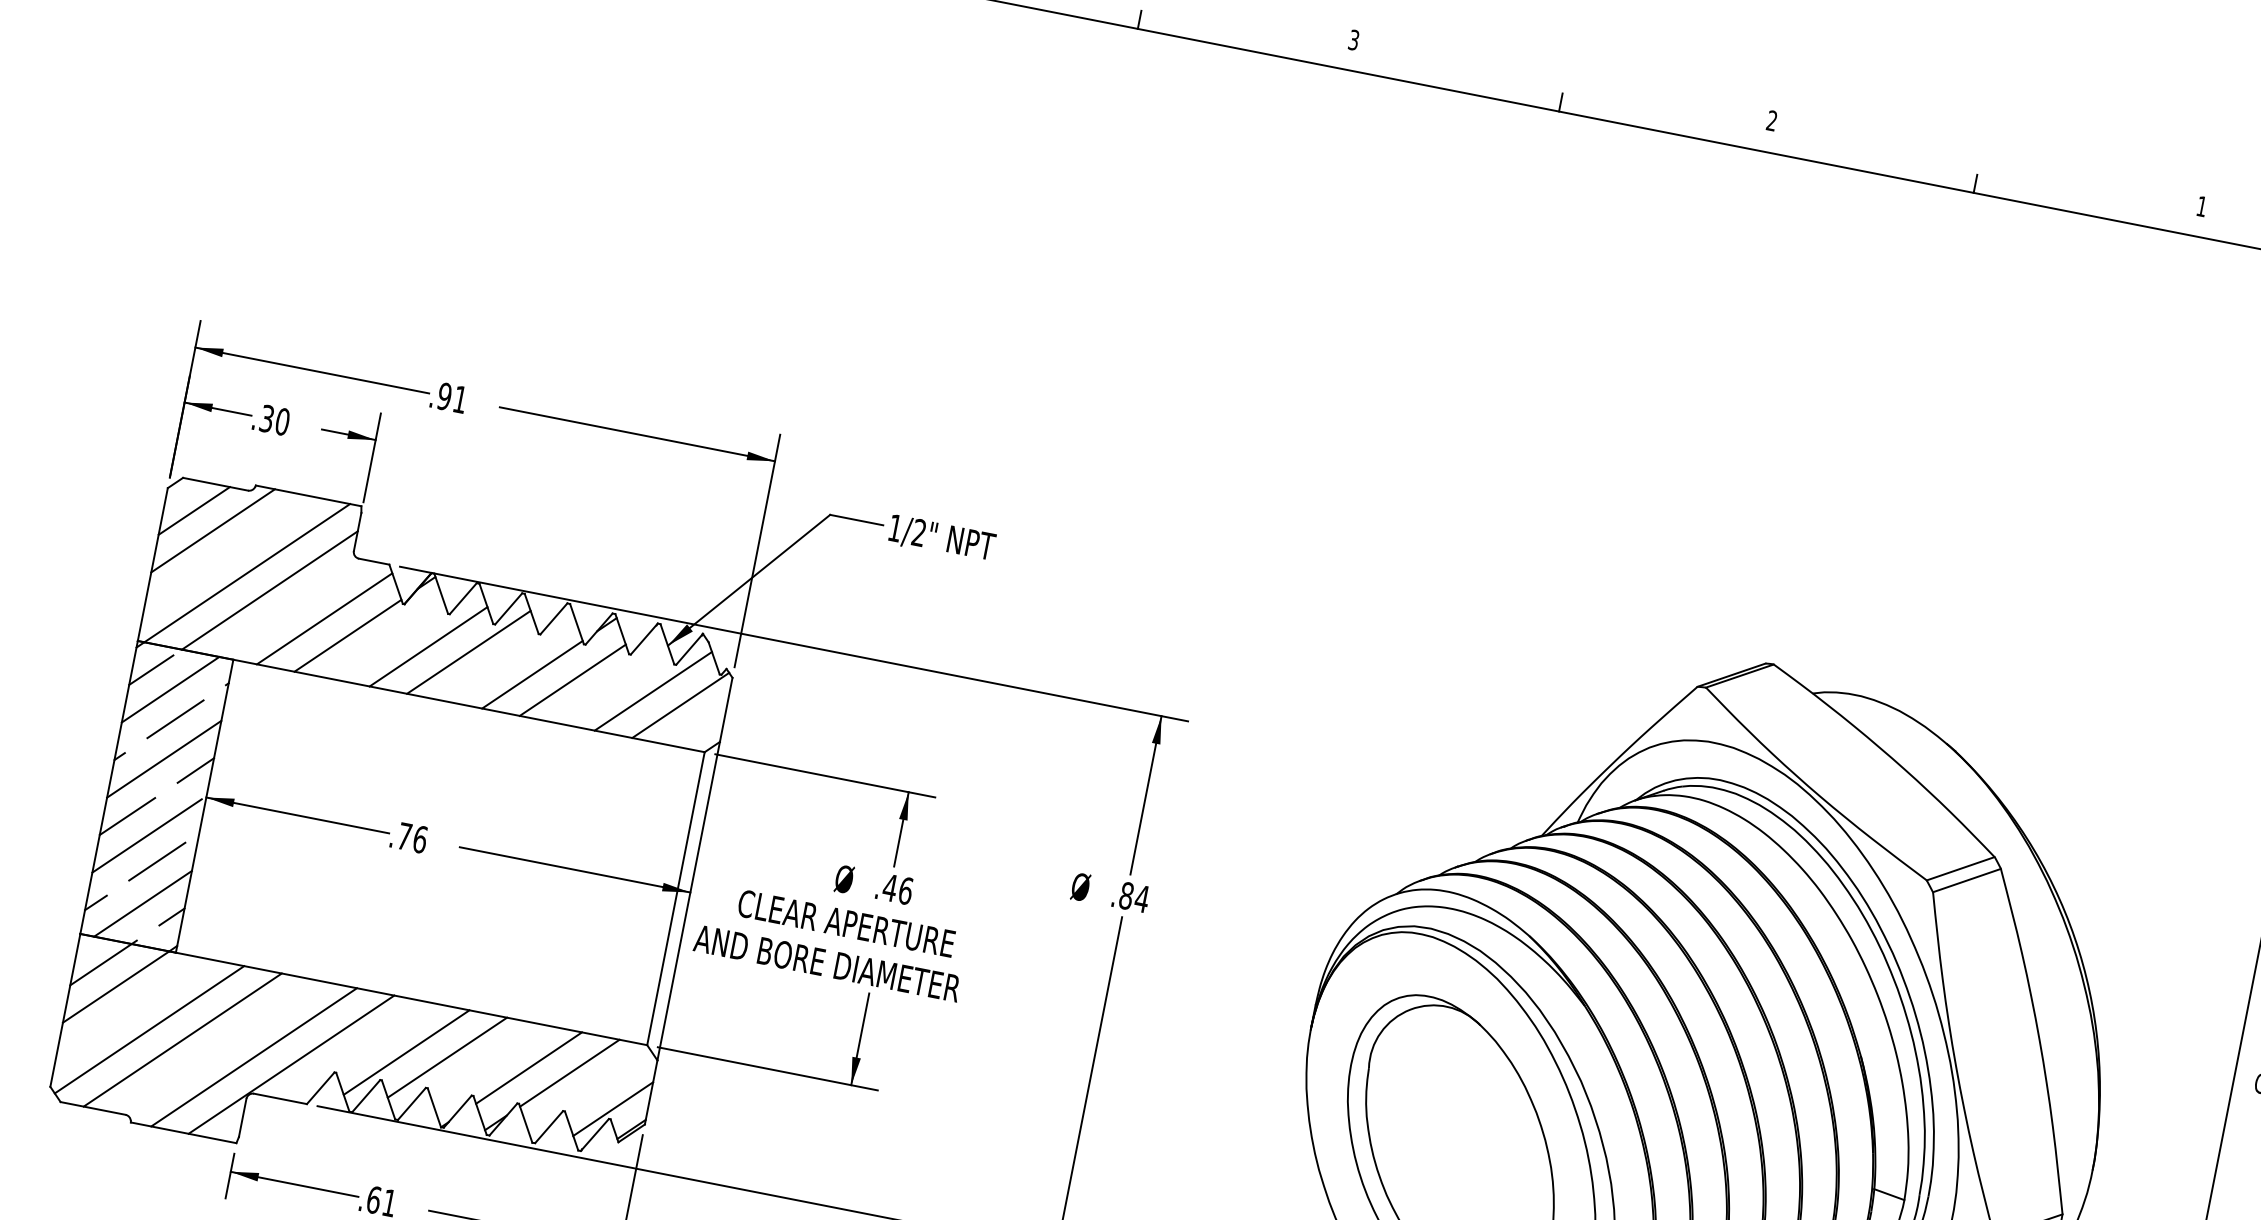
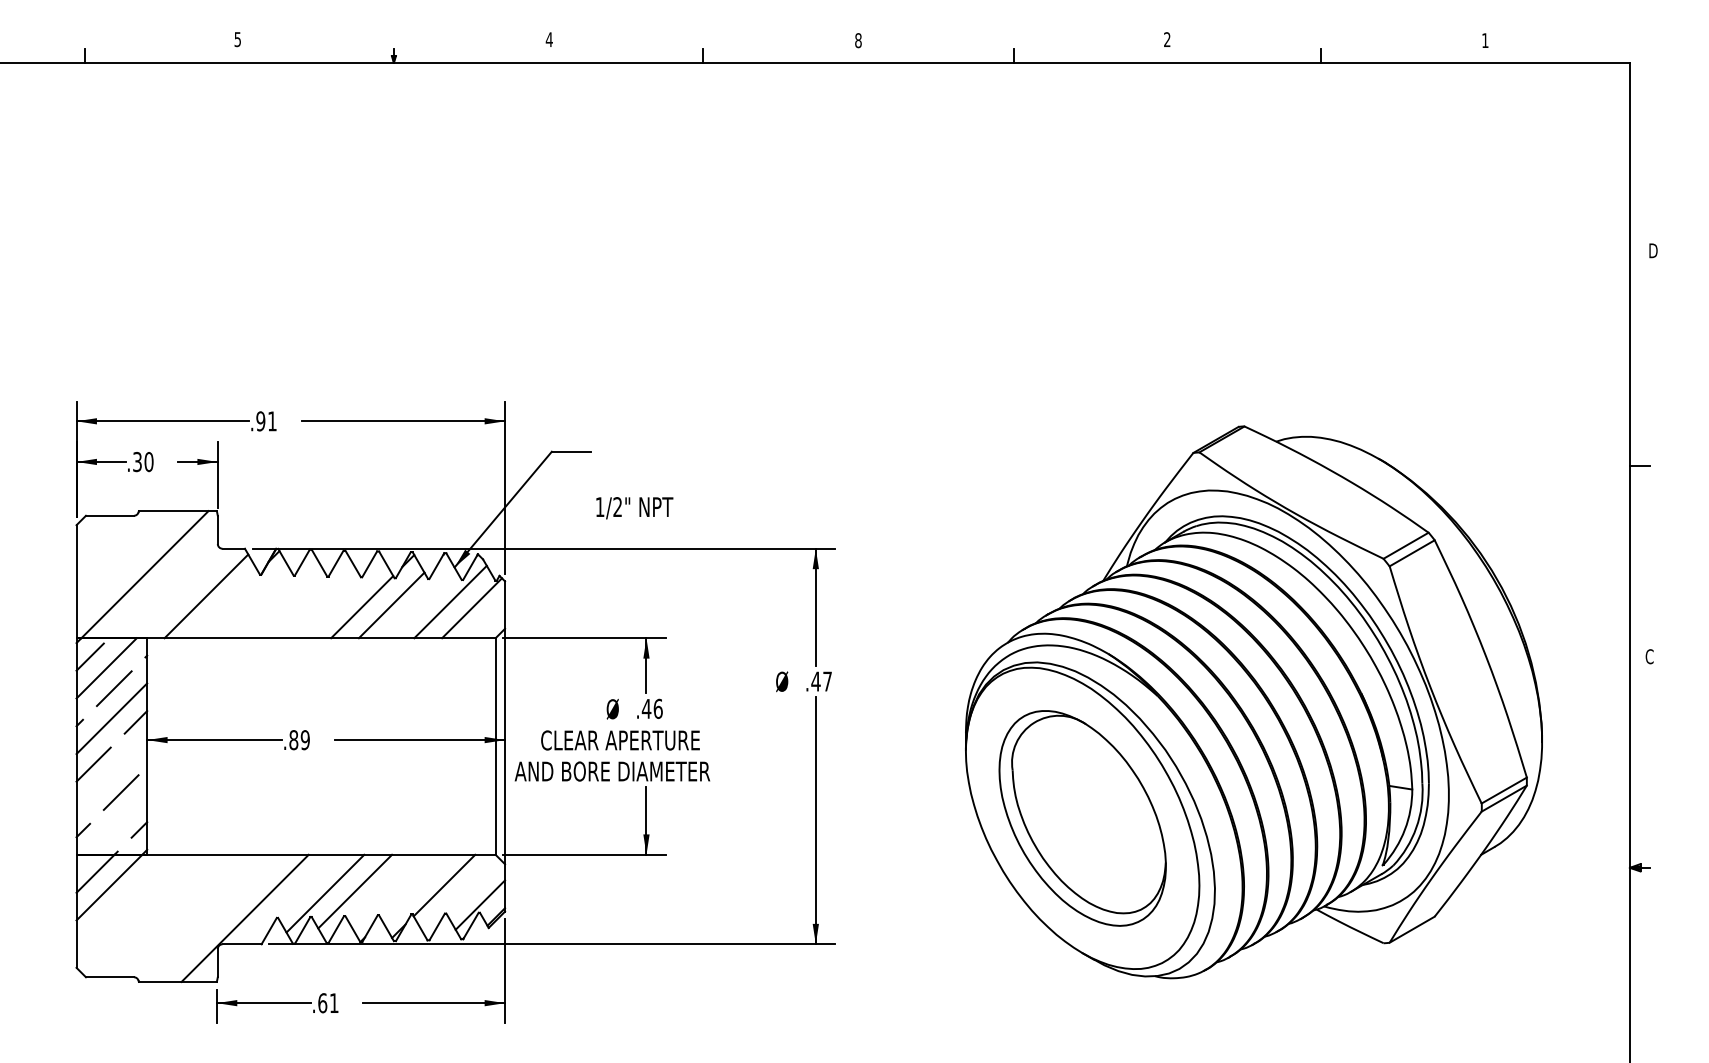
text: (1354, 40) -> (858, 40), 3 -> 8
line: (194, 510) -> (98, 537), removed
line: (212, 531) -> (114, 549), removed
text: (941, 539) -> (634, 508), moved
line: (269, 590) -> (163, 583), removed
line: (347, 636) -> (225, 605), removed
line: (427, 646) -> (283, 601), removed
line: (468, 651) -> (313, 599), removed
line: (147, 835) -> (110, 775), removed
text: (412, 838) -> (299, 740), .76 -> .89
text: (1133, 897) -> (821, 681), .84 -> .47
line: (142, 903) -> (116, 824), removed
line: (148, 1028) -> (138, 912), removed
line: (183, 1039) -> (164, 915), removed
line: (254, 1056) -> (217, 917), removed
line: (528, 1067) -> (414, 887), removed

